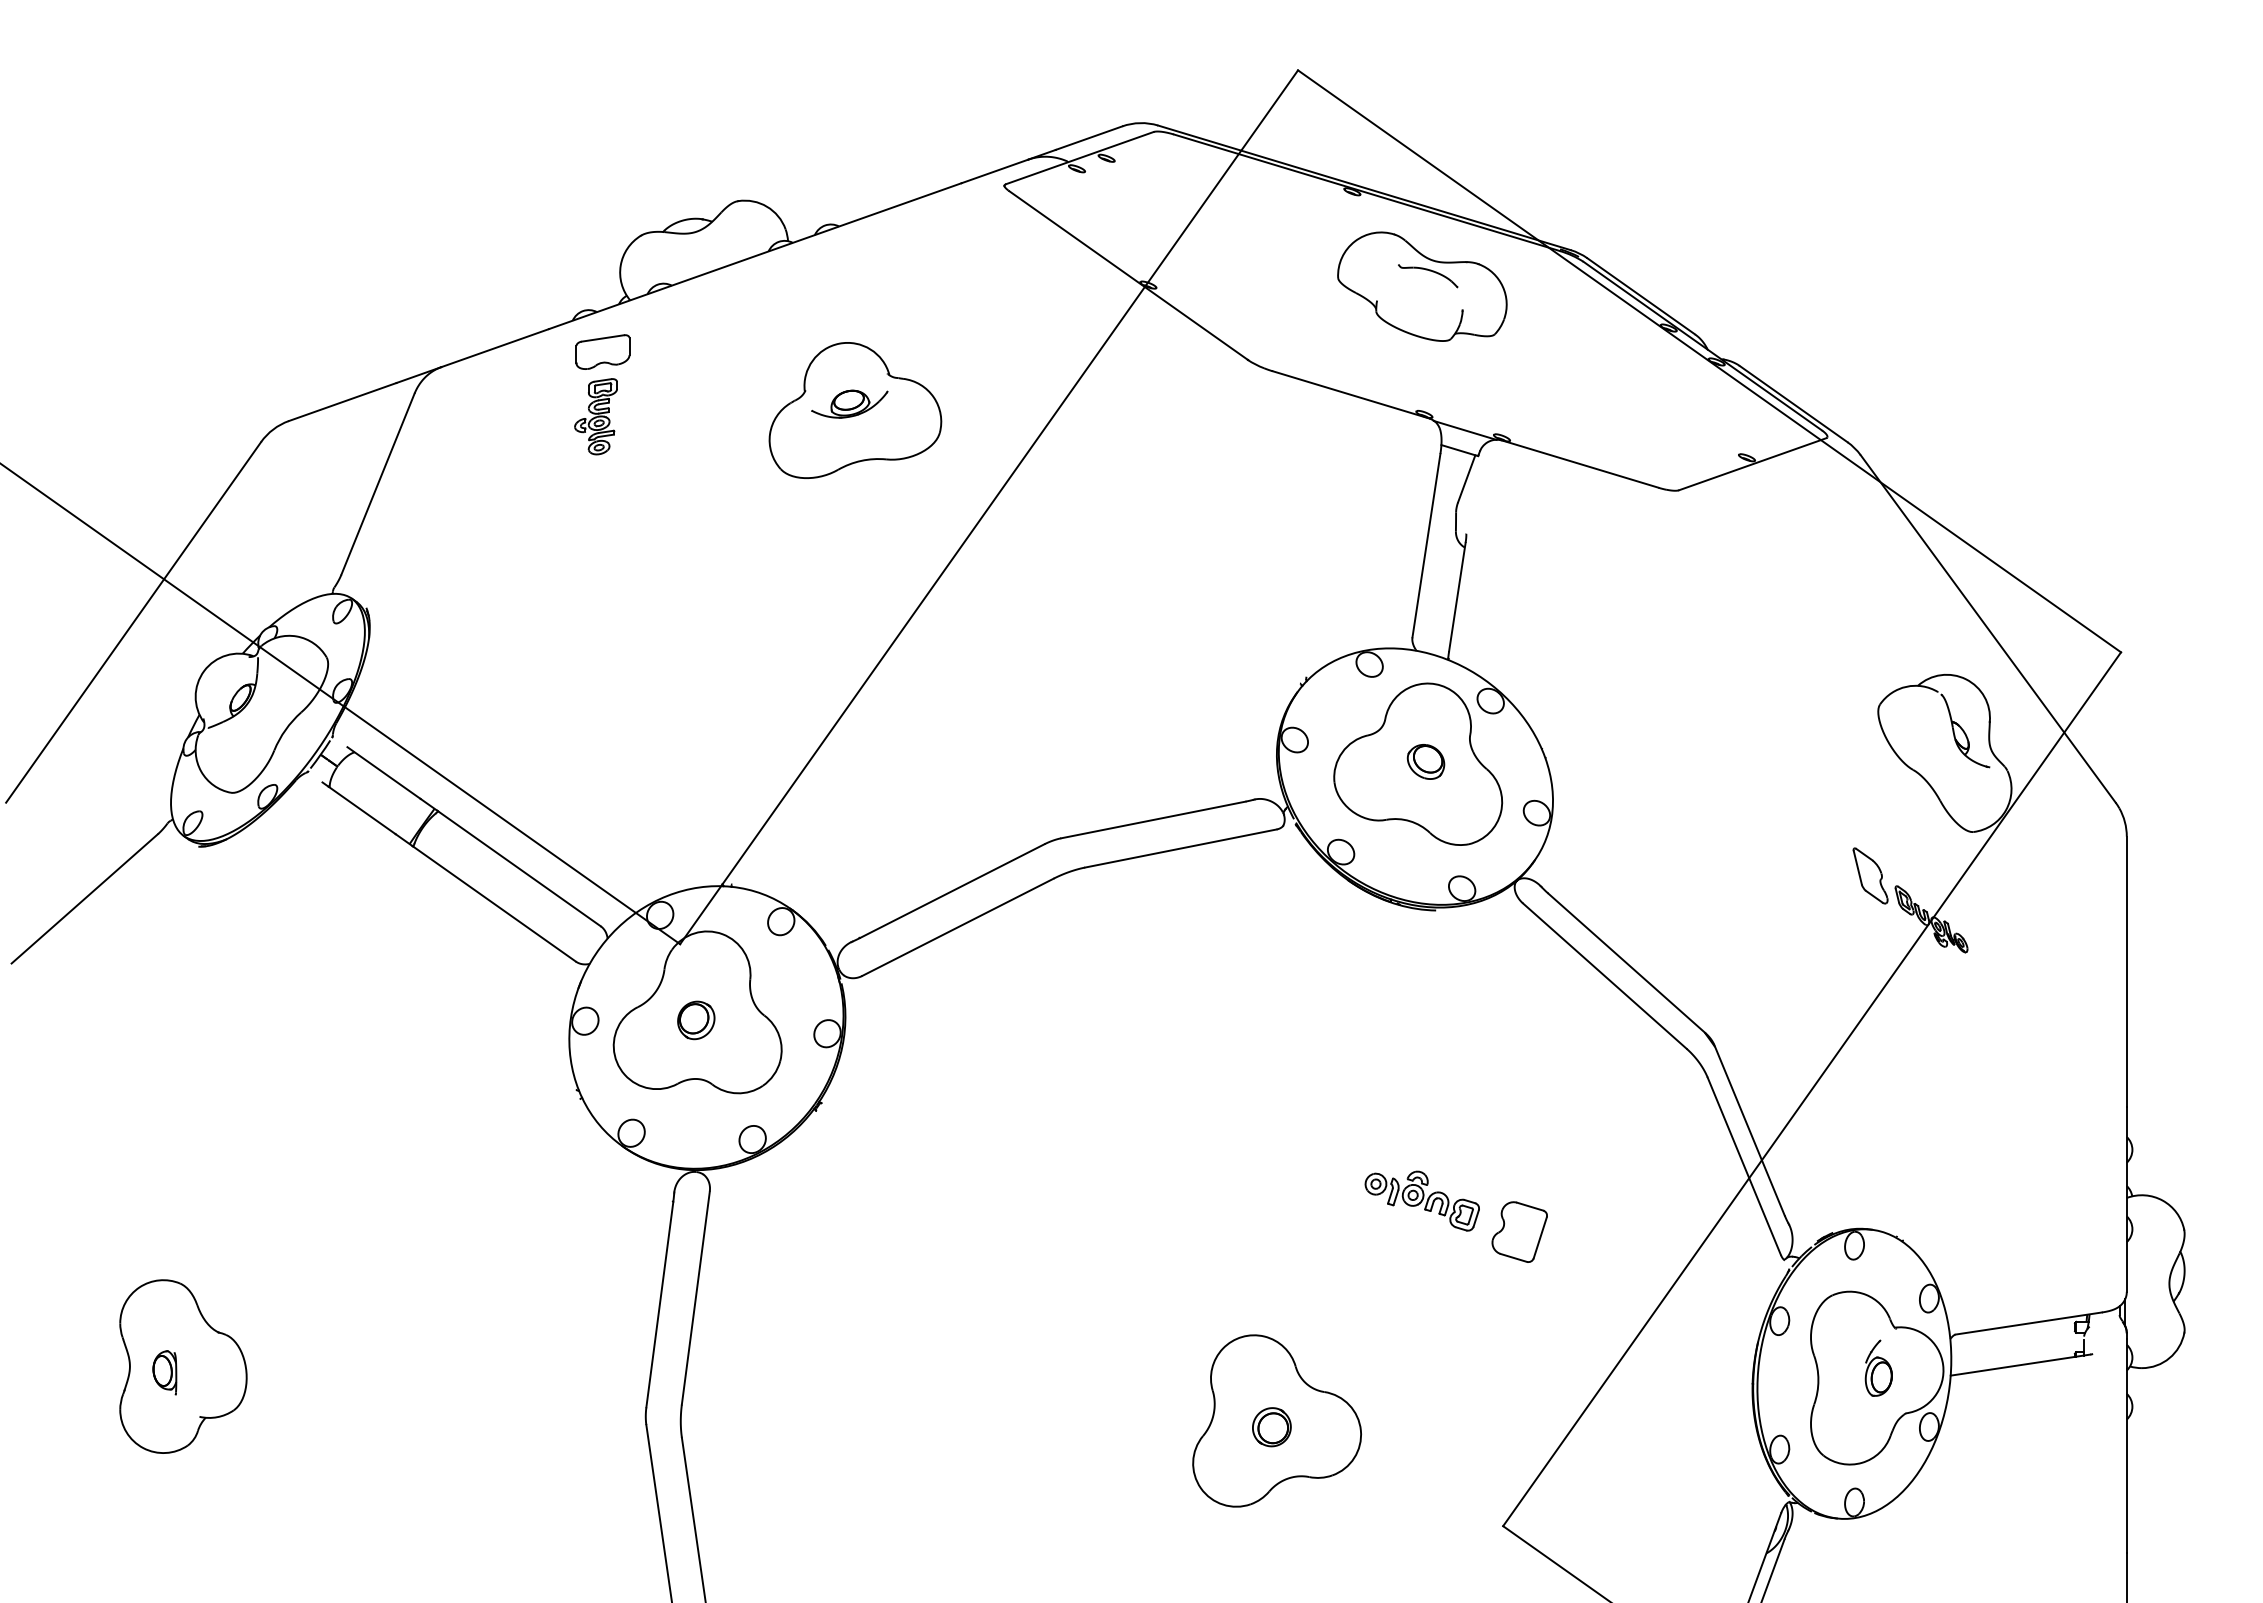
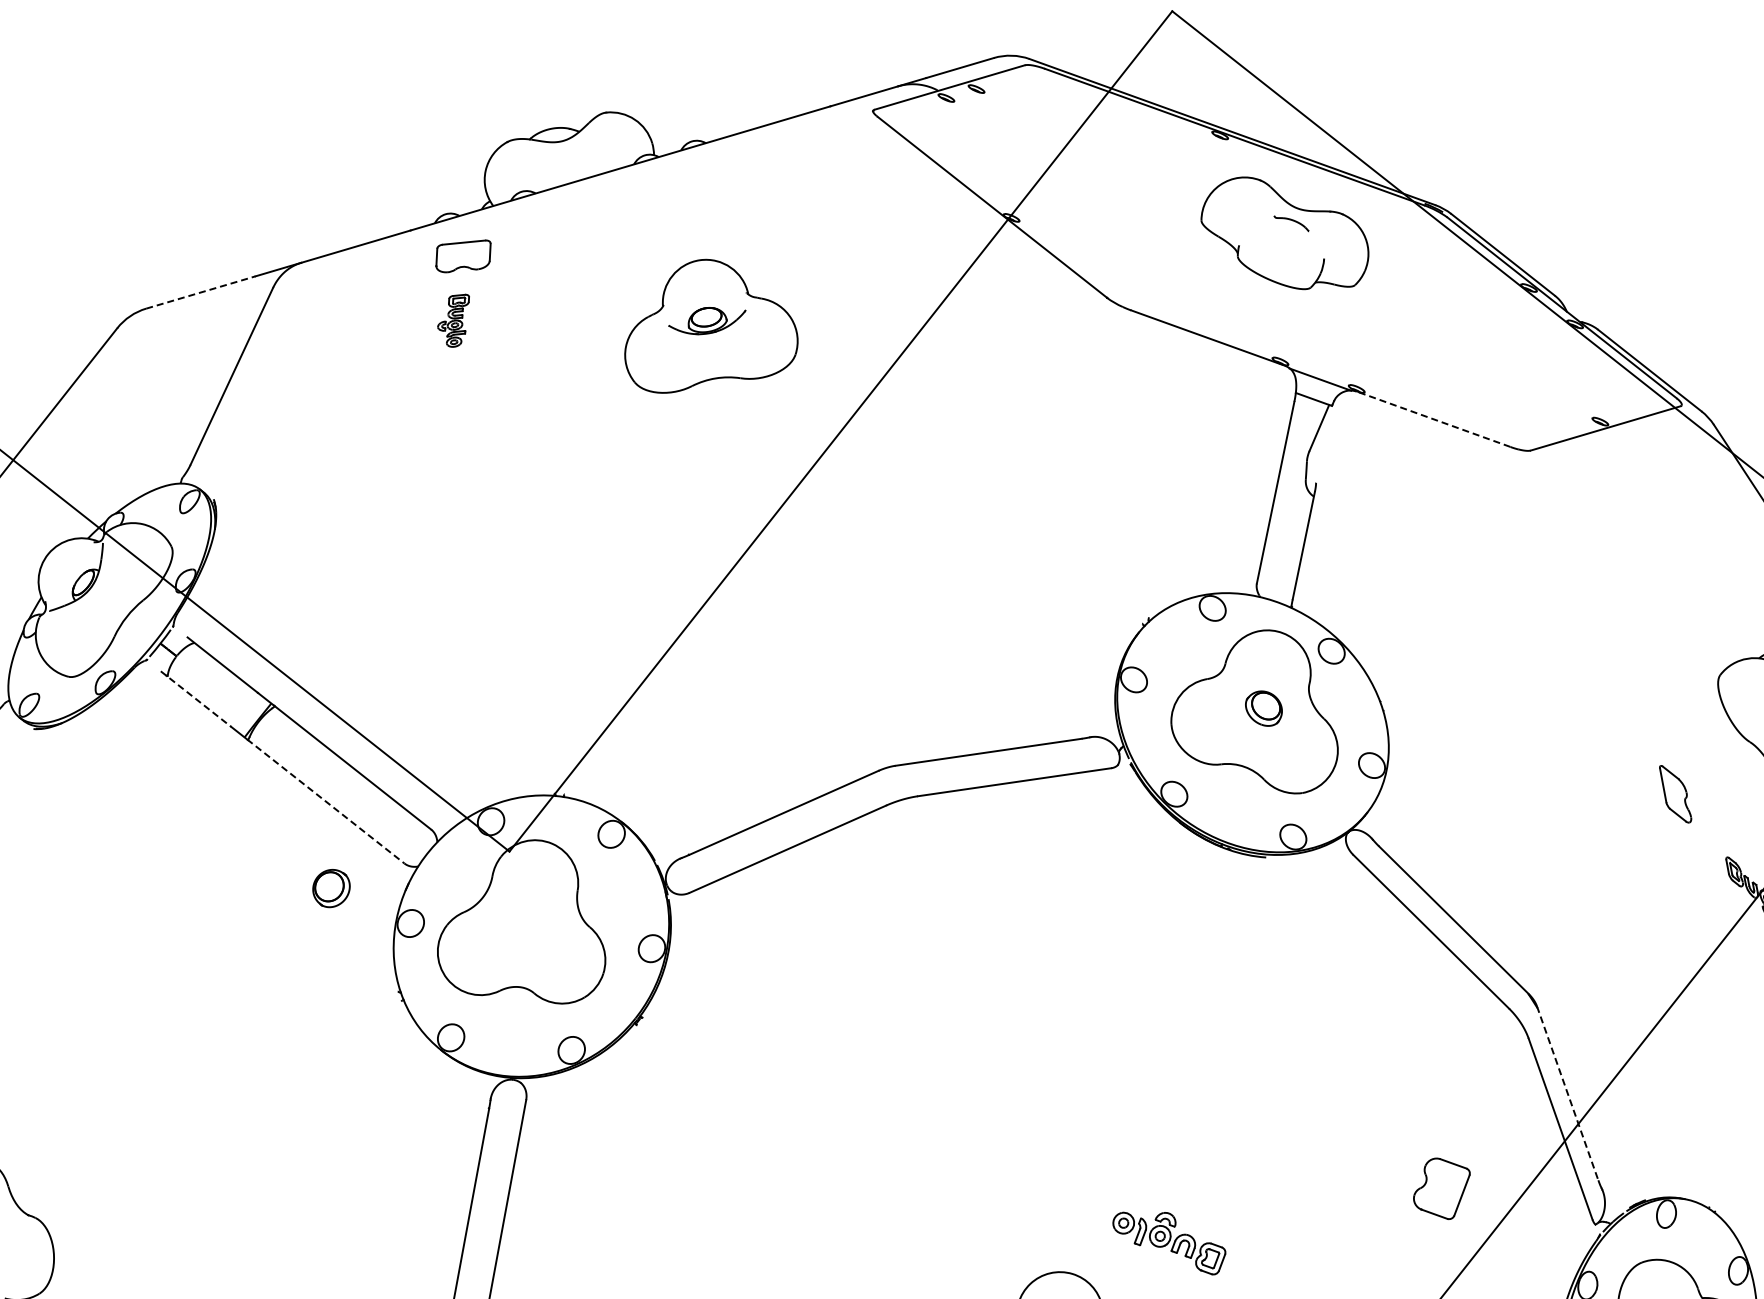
part: (1428, 276) -> (1291, 223), size x0.6
line: (343, 401) -> (201, 292), solid -> dashed
part: (595, 416) -> (452, 320), size x0.7
line: (1580, 464) -> (1433, 419), solid -> dashed
line: (359, 808) -> (196, 699), solid -> dashed
part: (1870, 875) -> (1675, 793), moved
line: (494, 904) -> (326, 802), solid -> dashed
part: (696, 1020) -> (331, 888), moved
line: (1749, 1130) -> (1567, 1093), solid -> dashed
part: (1421, 1200) -> (1168, 1241), moved
part: (1519, 1231) -> (1441, 1188), moved

